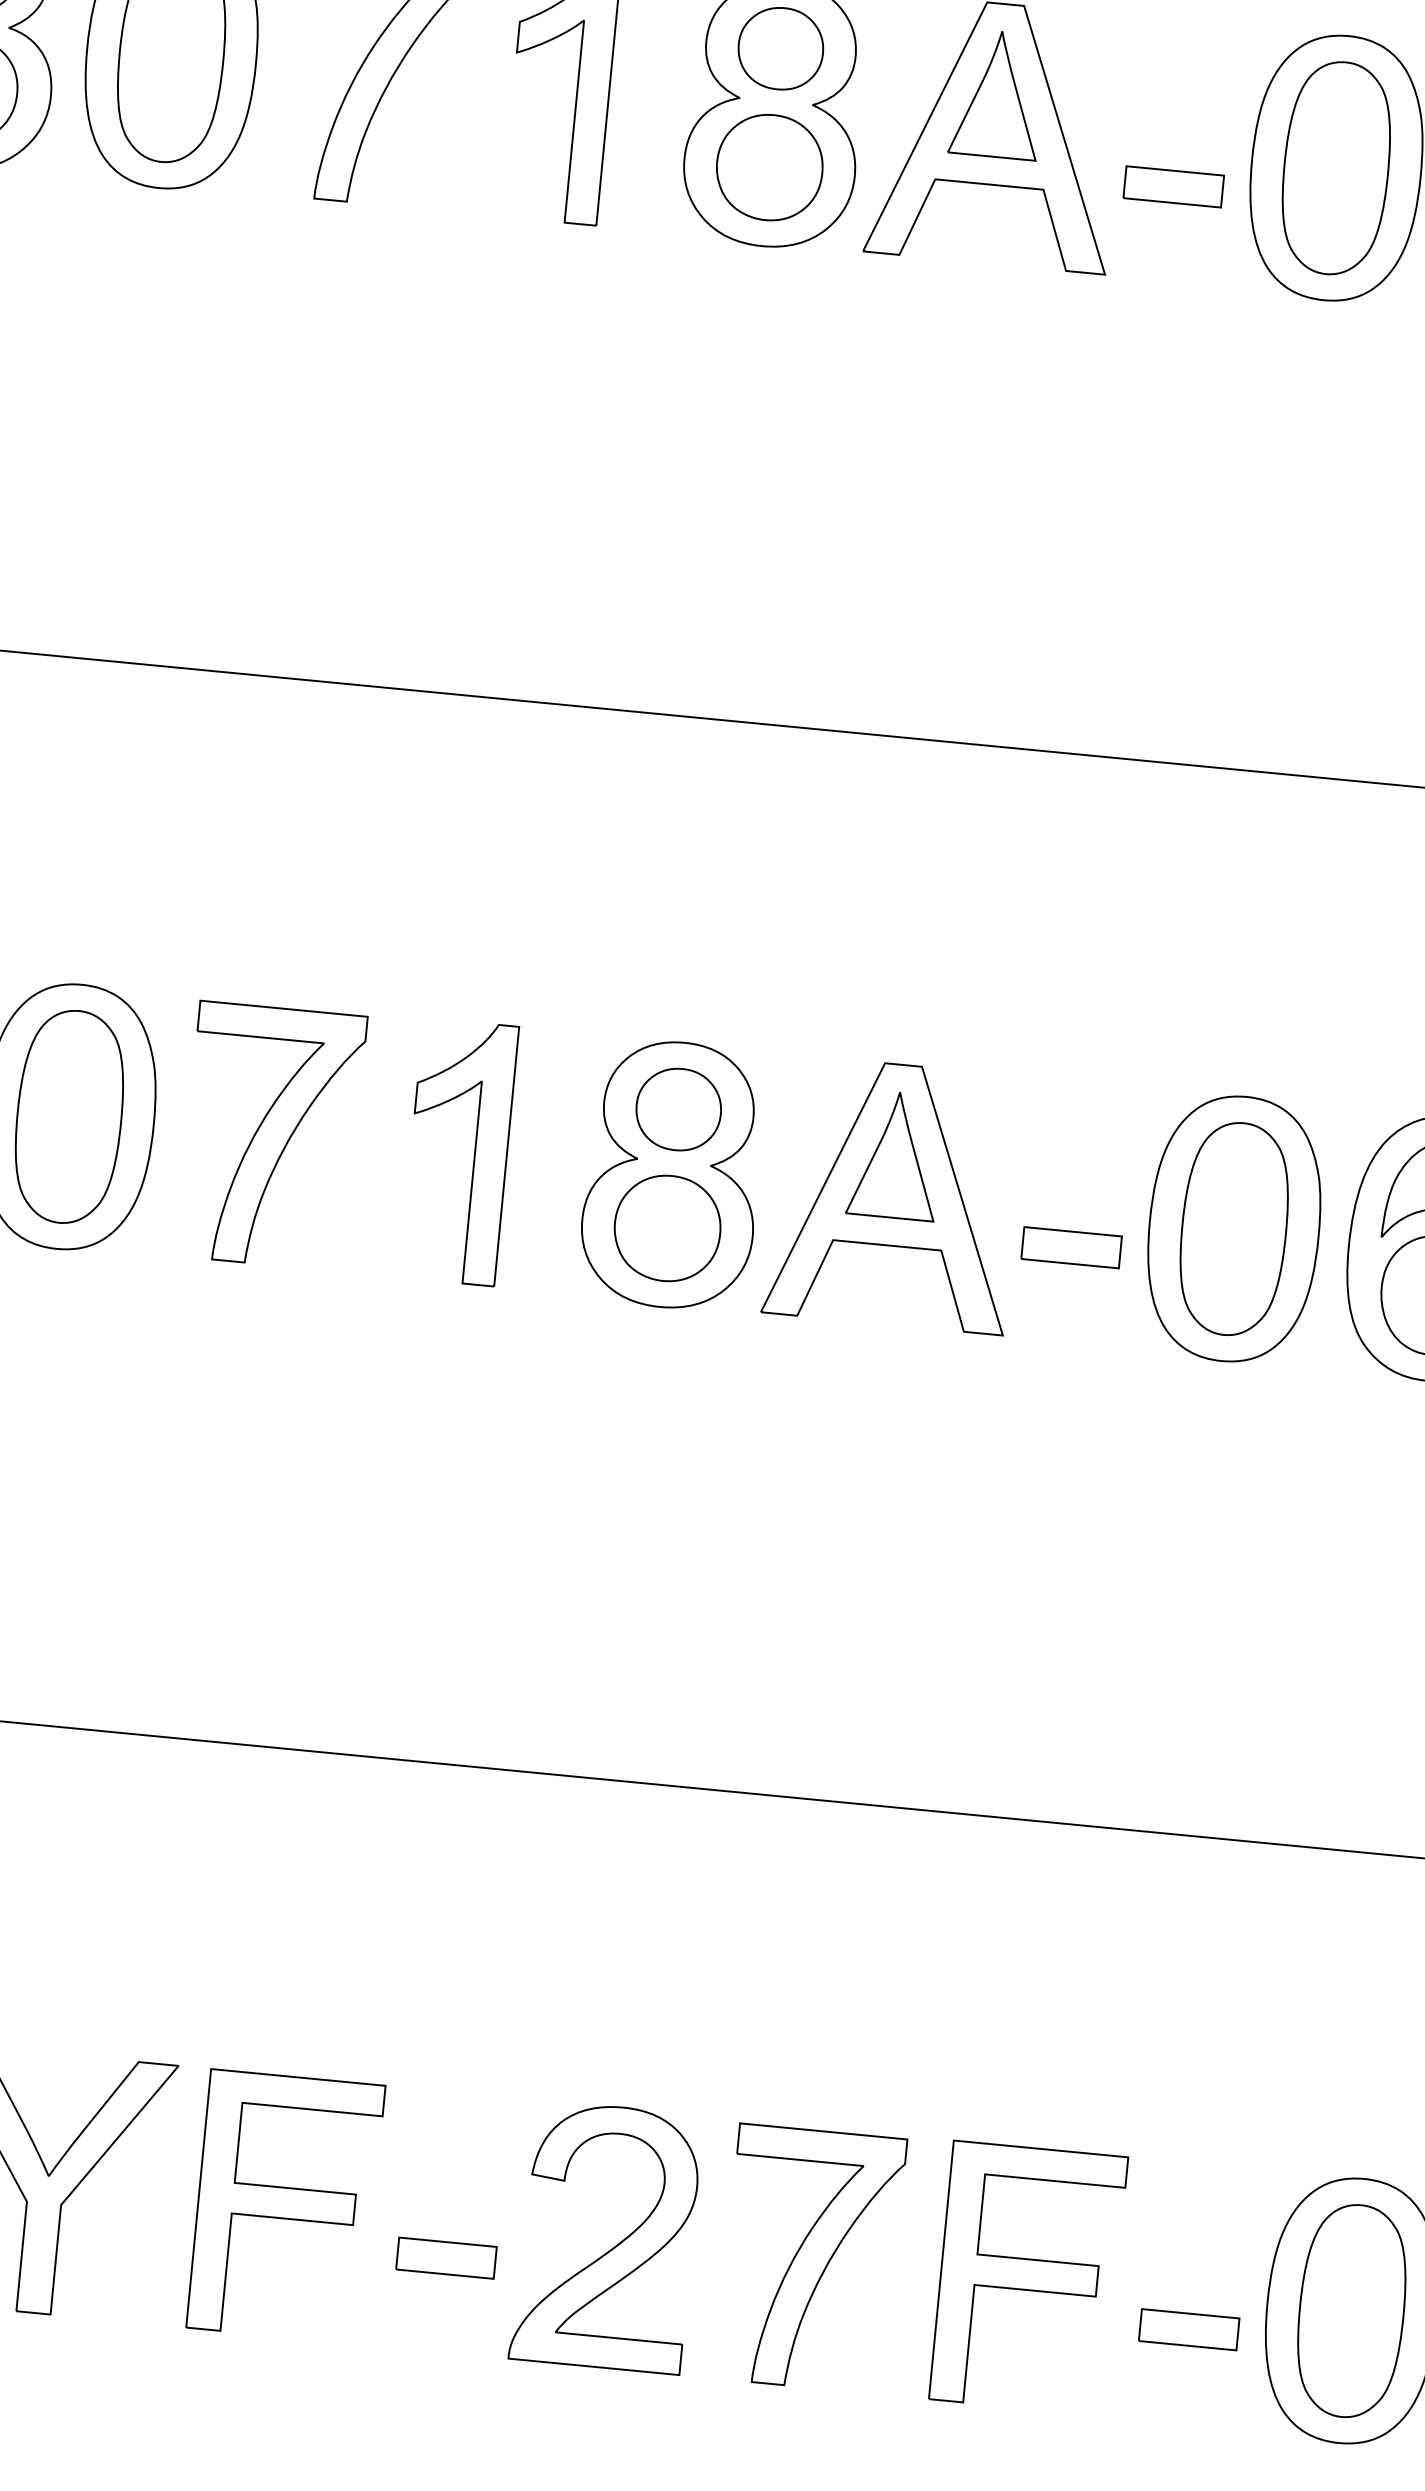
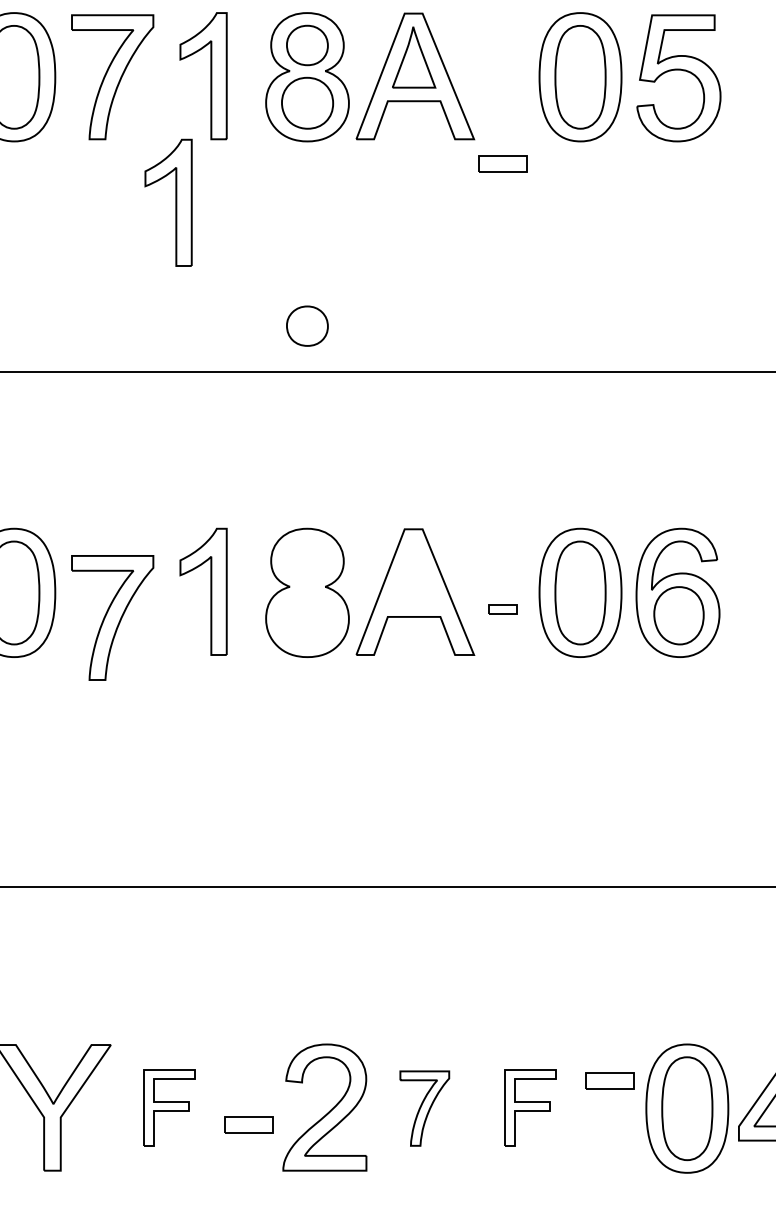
part: (1172, 186) -> (502, 163), moved
part: (478, 345) -> (175, 202), added
part: (679, 1108) -> (307, 325), moved
part: (271, 1135) -> (112, 617), moved
part: (896, 1156) -> (414, 573), removed
part: (667, 1227) -> (307, 618), removed
part: (1070, 1247) -> (502, 609), size x0.6
part: (286, 2206) -> (169, 1107), size x0.6
part: (811, 2258) -> (424, 1108), size x0.6
part: (1029, 2277) -> (530, 1107), size x0.6
part: (1188, 2328) -> (609, 1080), moved

